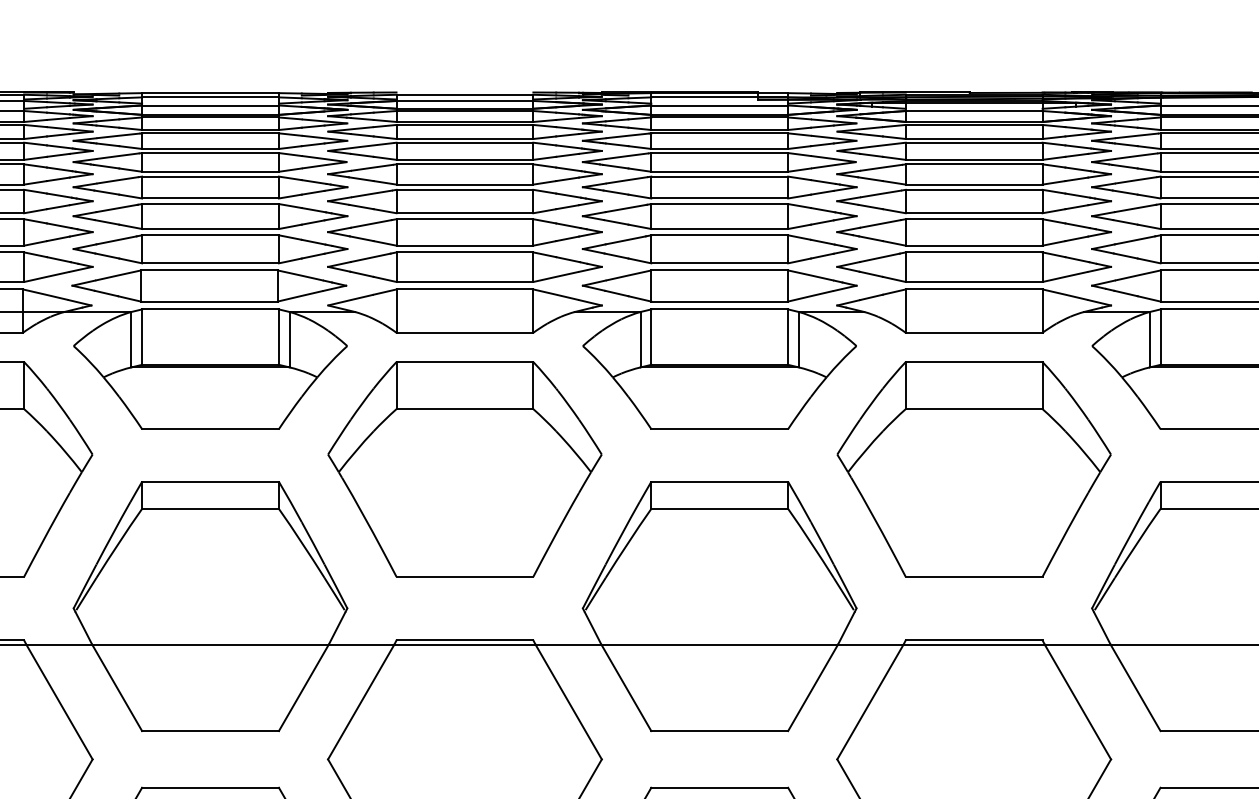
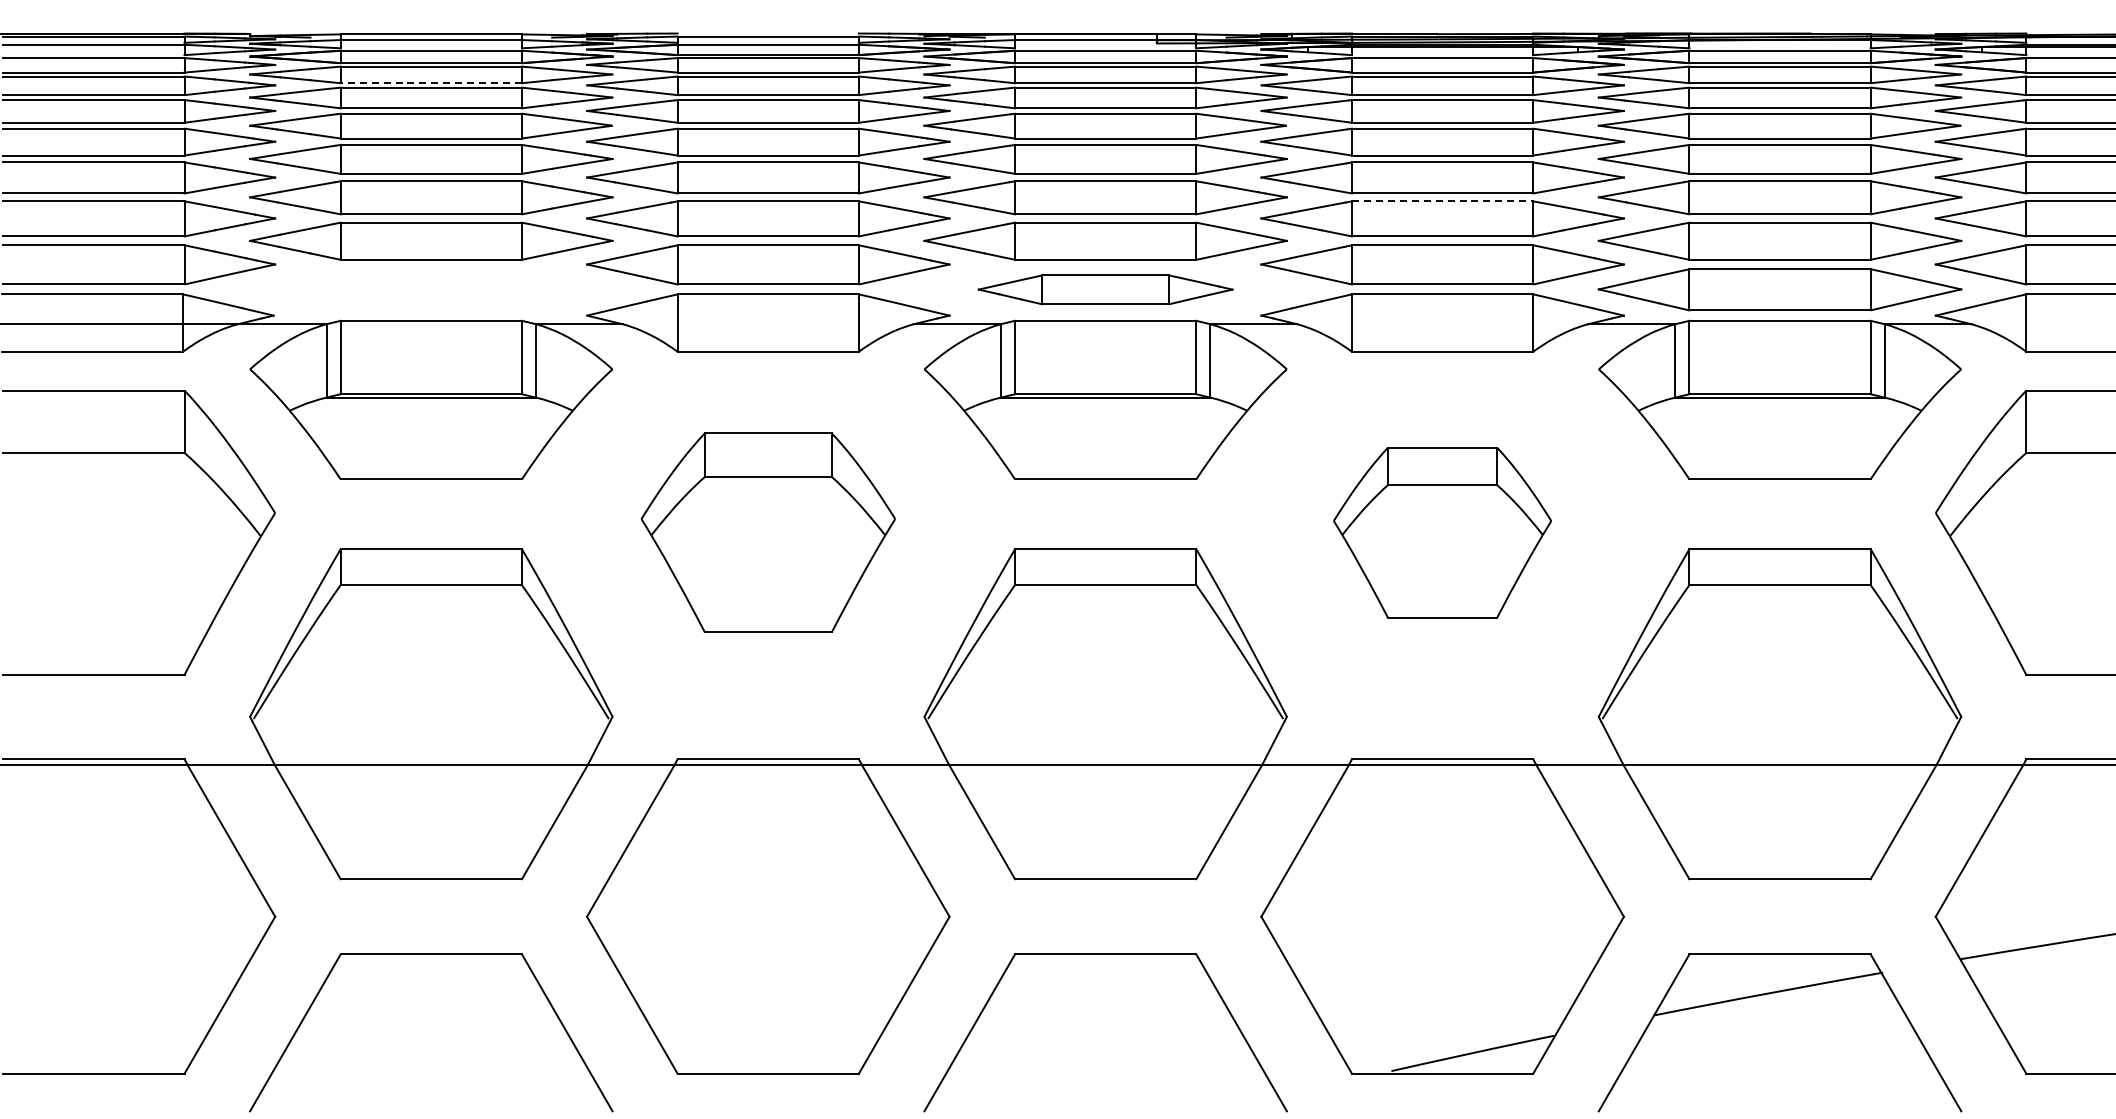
line: (210, 130) -> (431, 83), solid -> dashed
line: (974, 219) -> (1442, 201), solid -> dashed
part: (209, 285) -> (429, 289), removed
part: (719, 285) -> (1105, 289), size x0.7
part: (465, 469) -> (768, 532), size x0.7
part: (974, 469) -> (1442, 532), size x0.6

